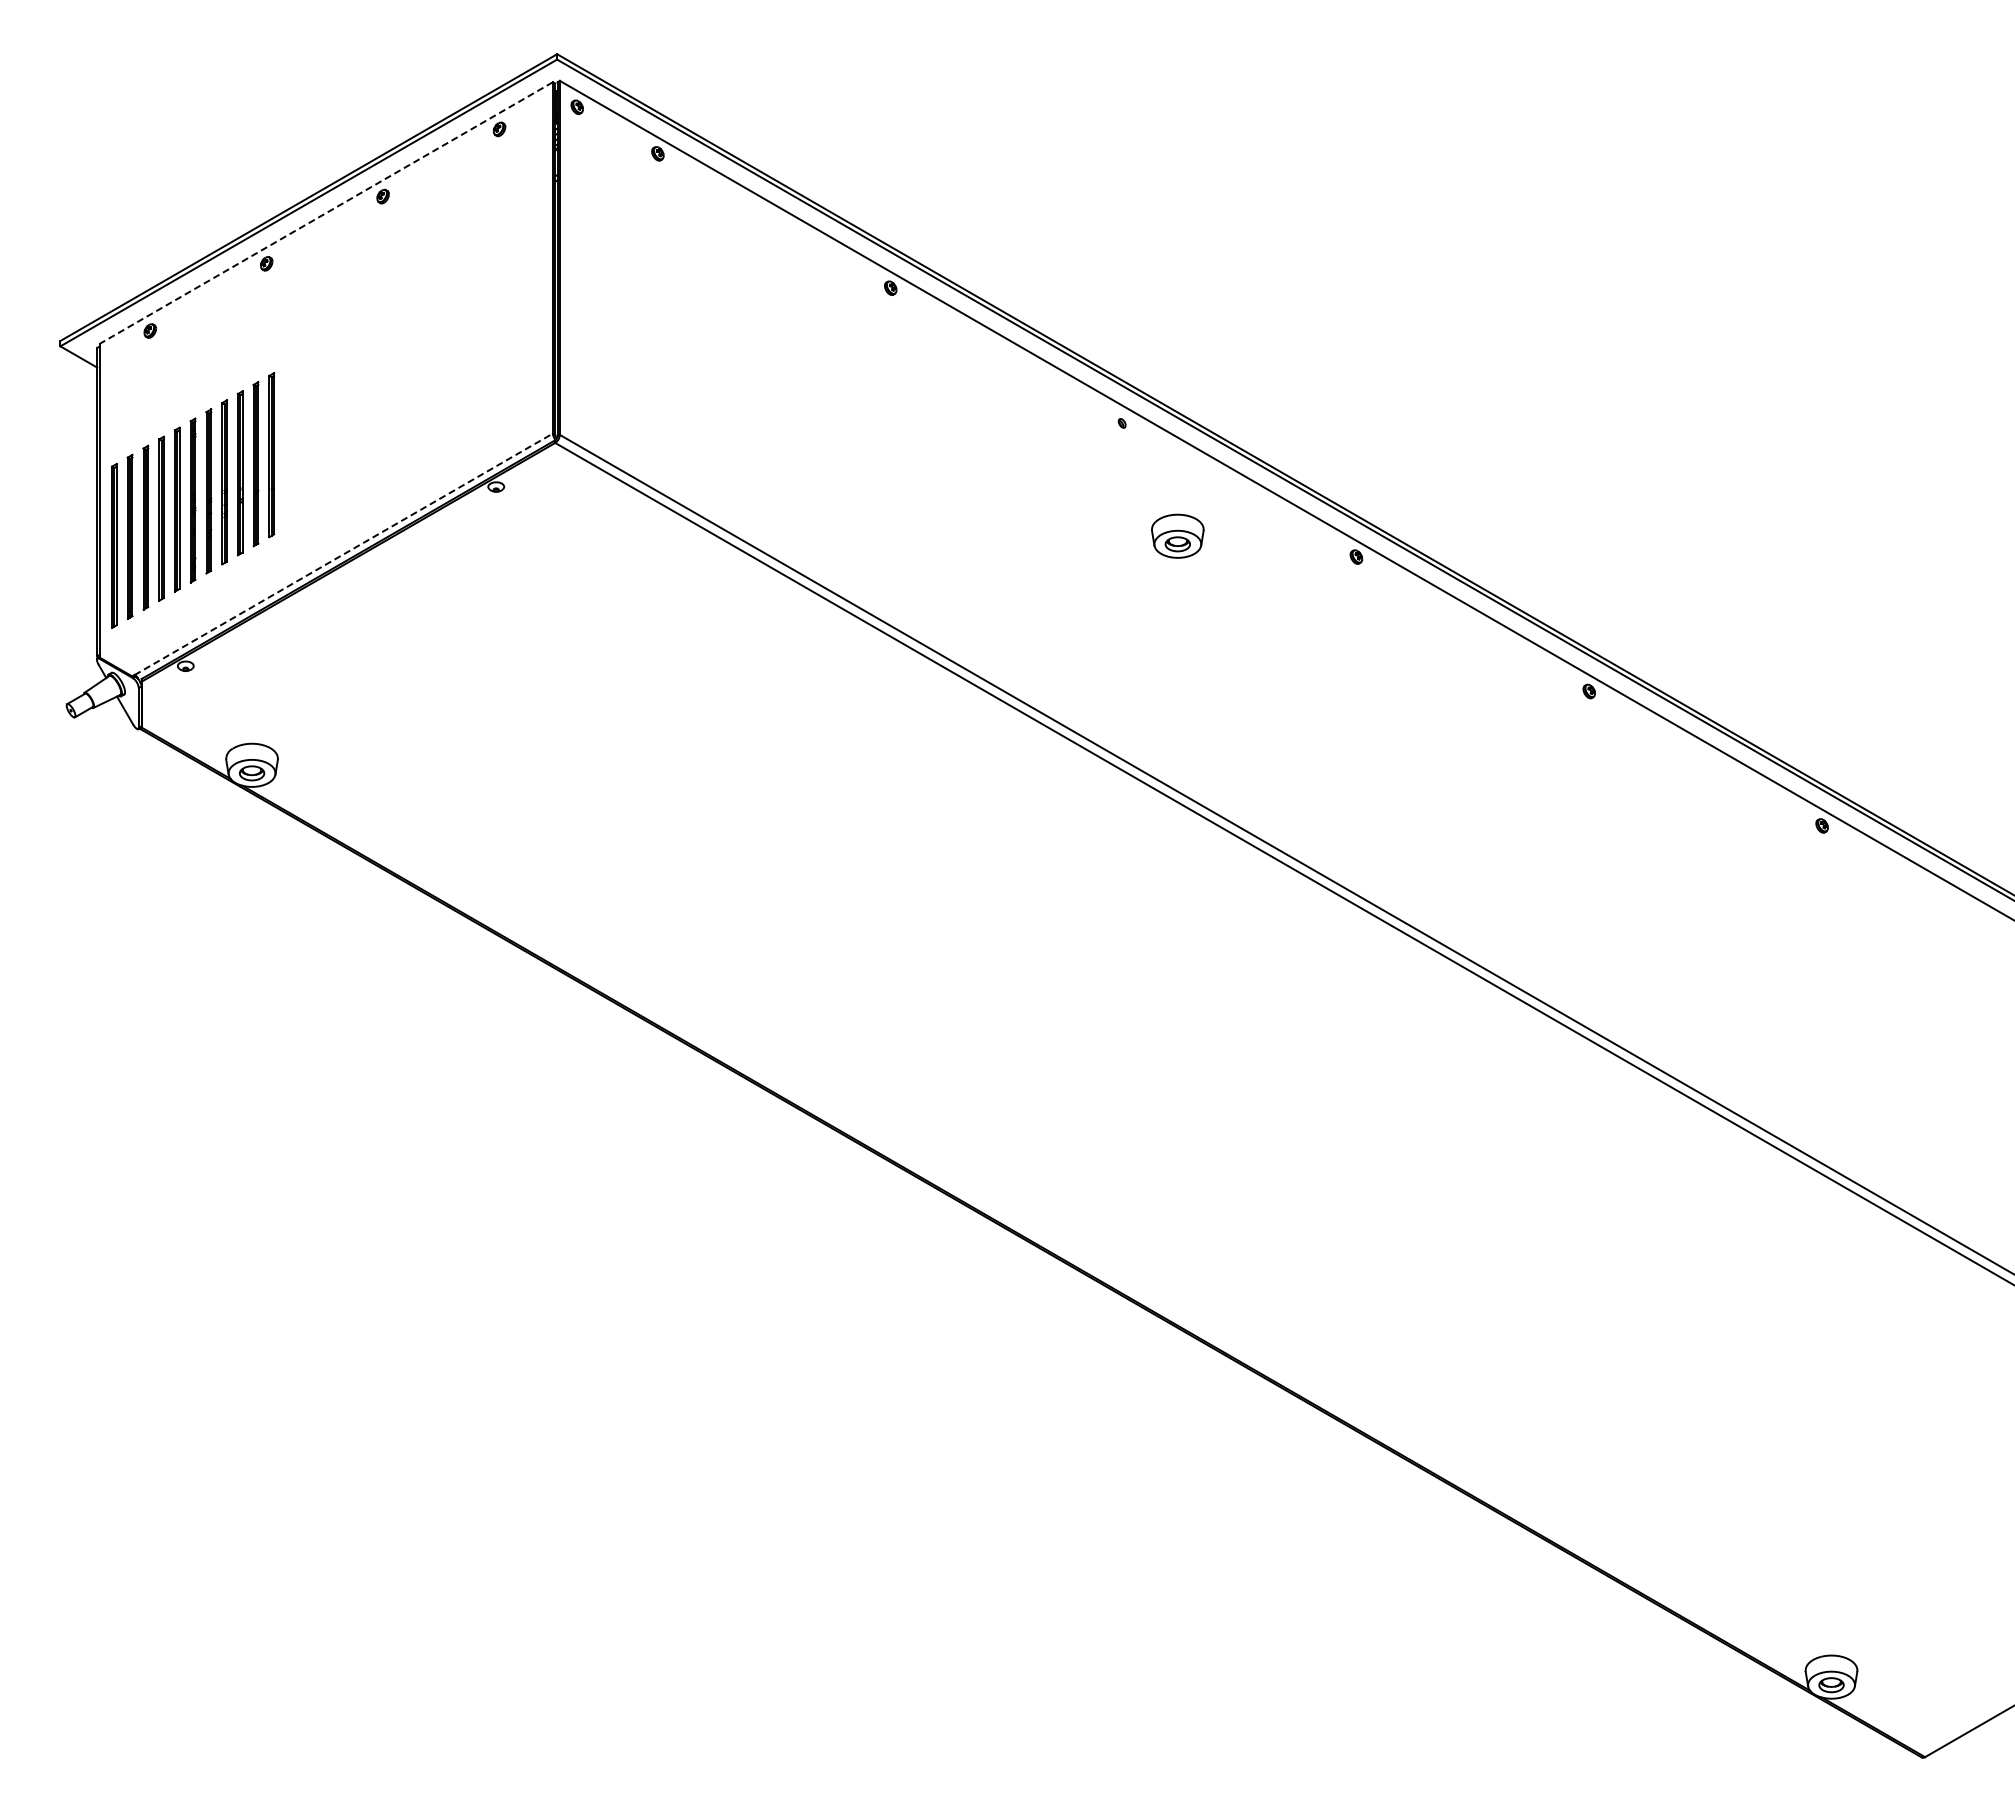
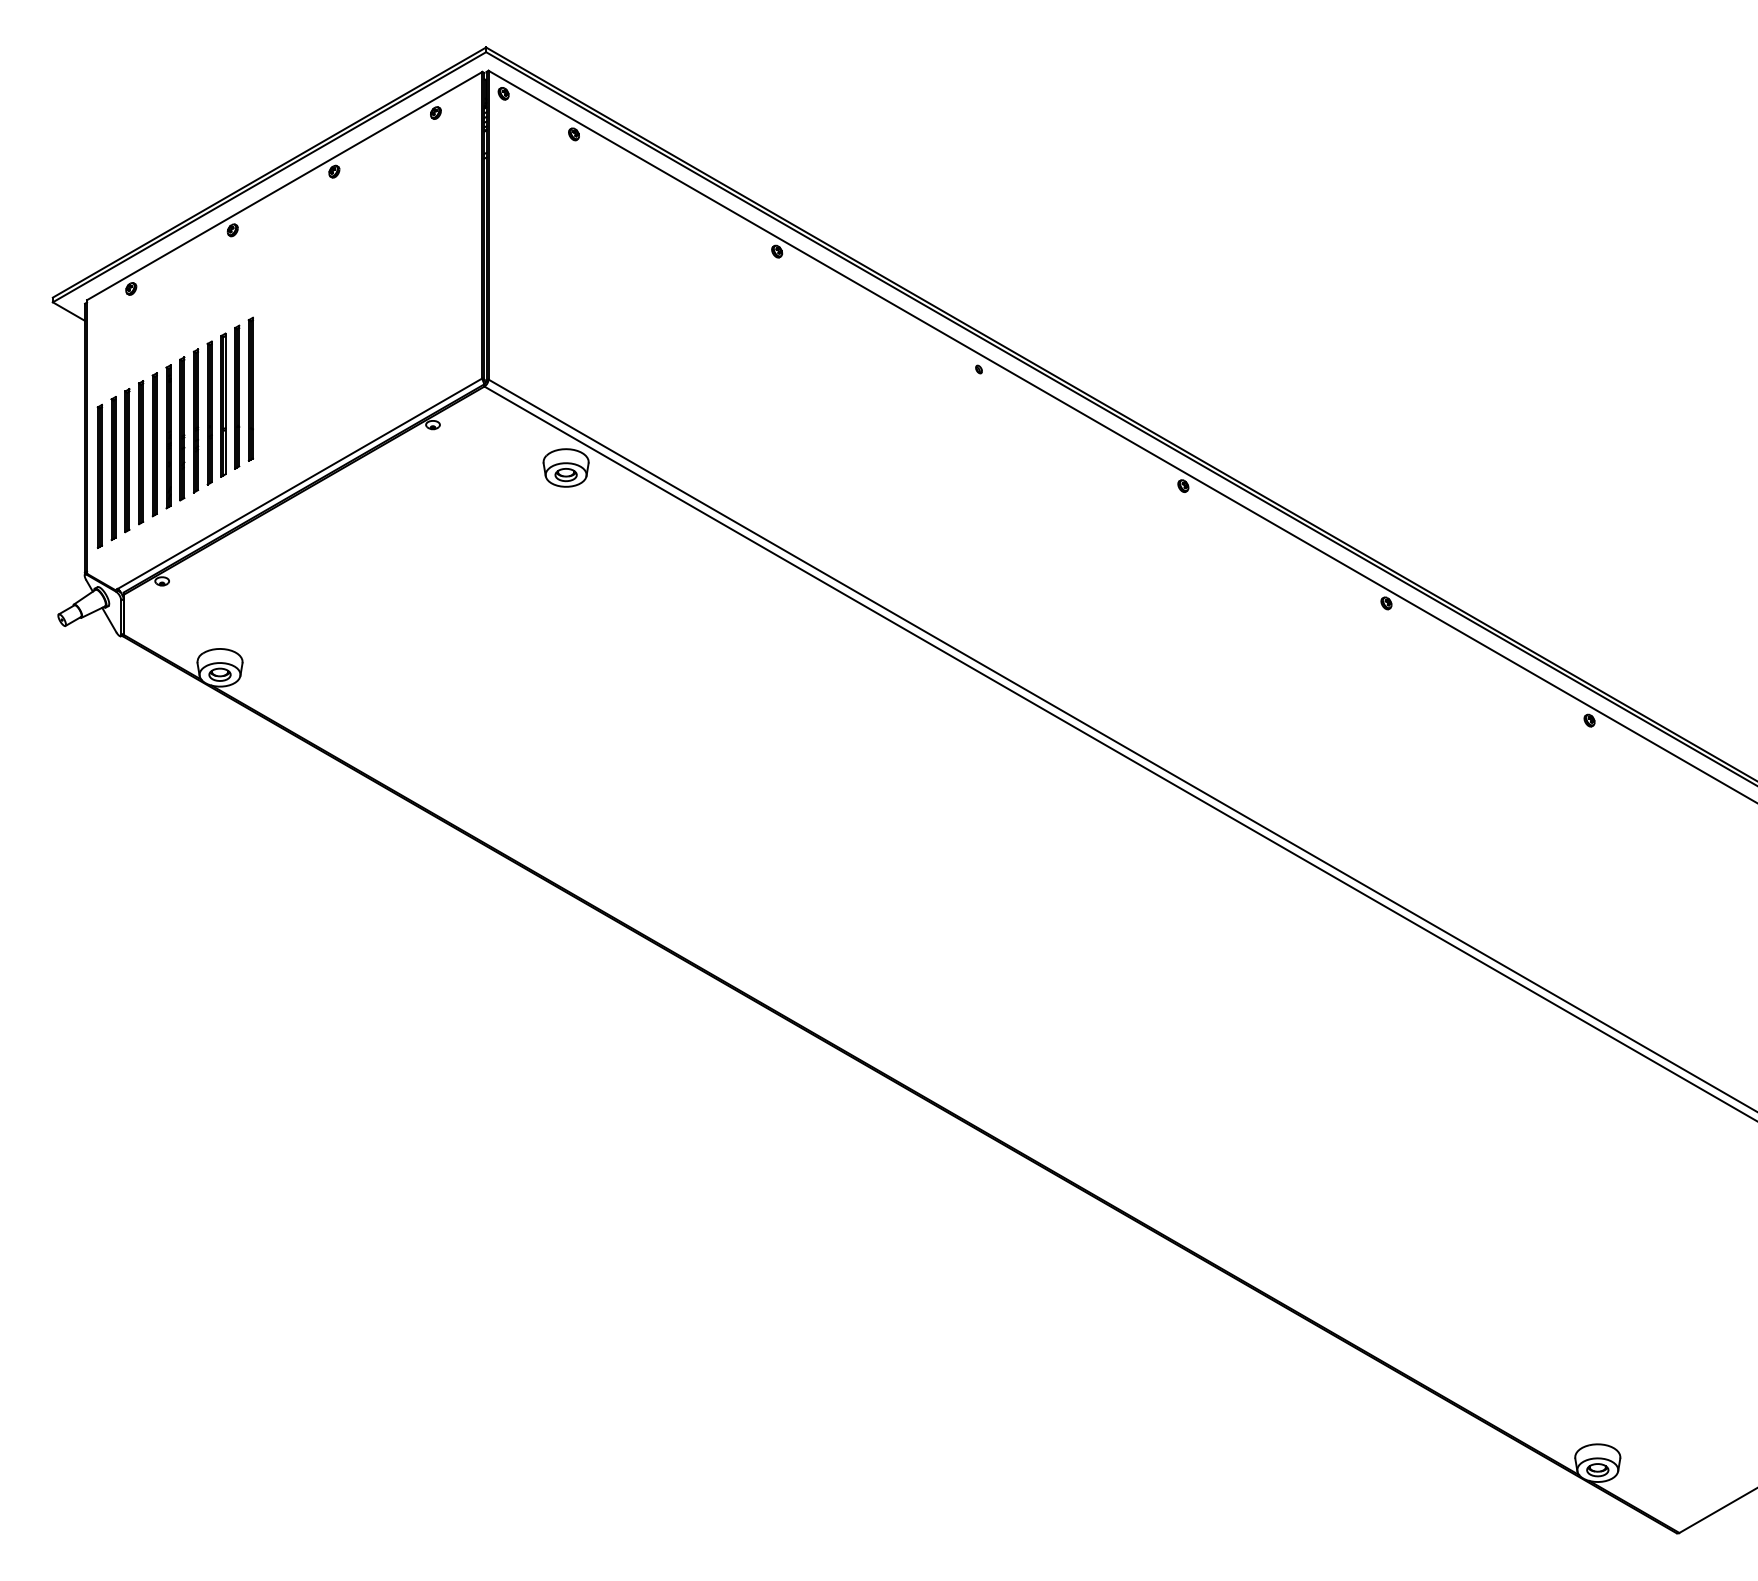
line: (326, 213) -> (284, 186), dashed -> solid
part: (287, 445) -> (250, 388), added
part: (1177, 535) -> (565, 467), moved
line: (343, 554) -> (299, 483), dashed -> solid

